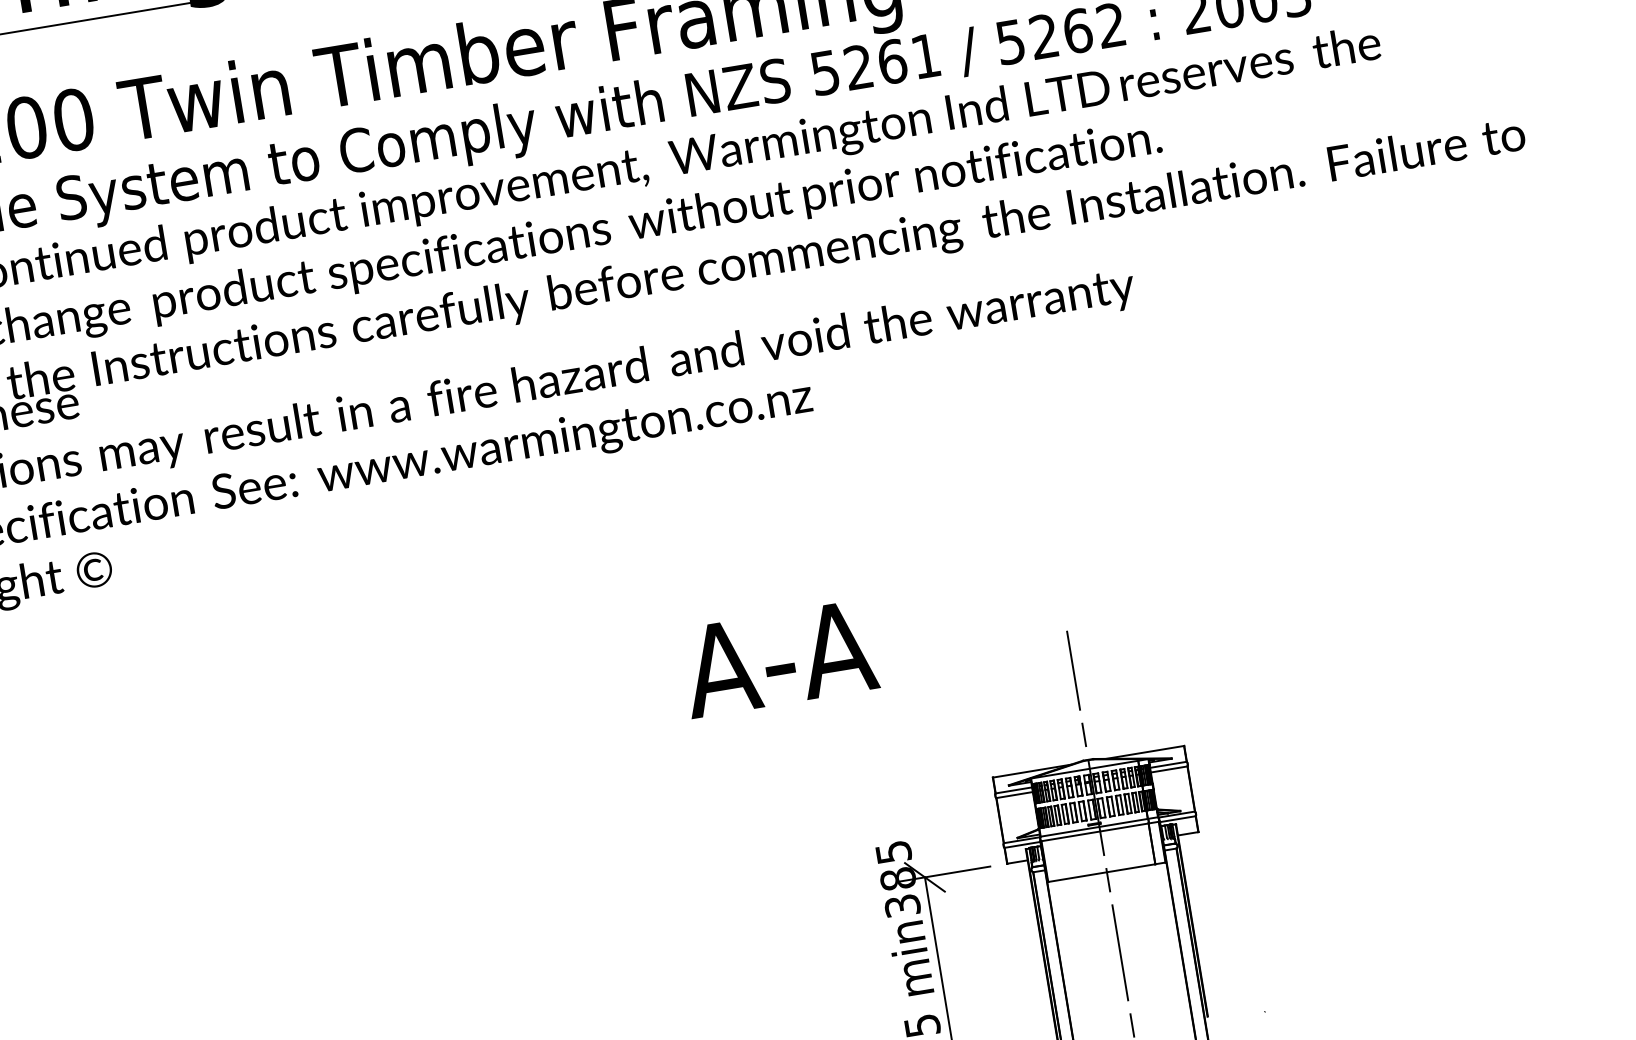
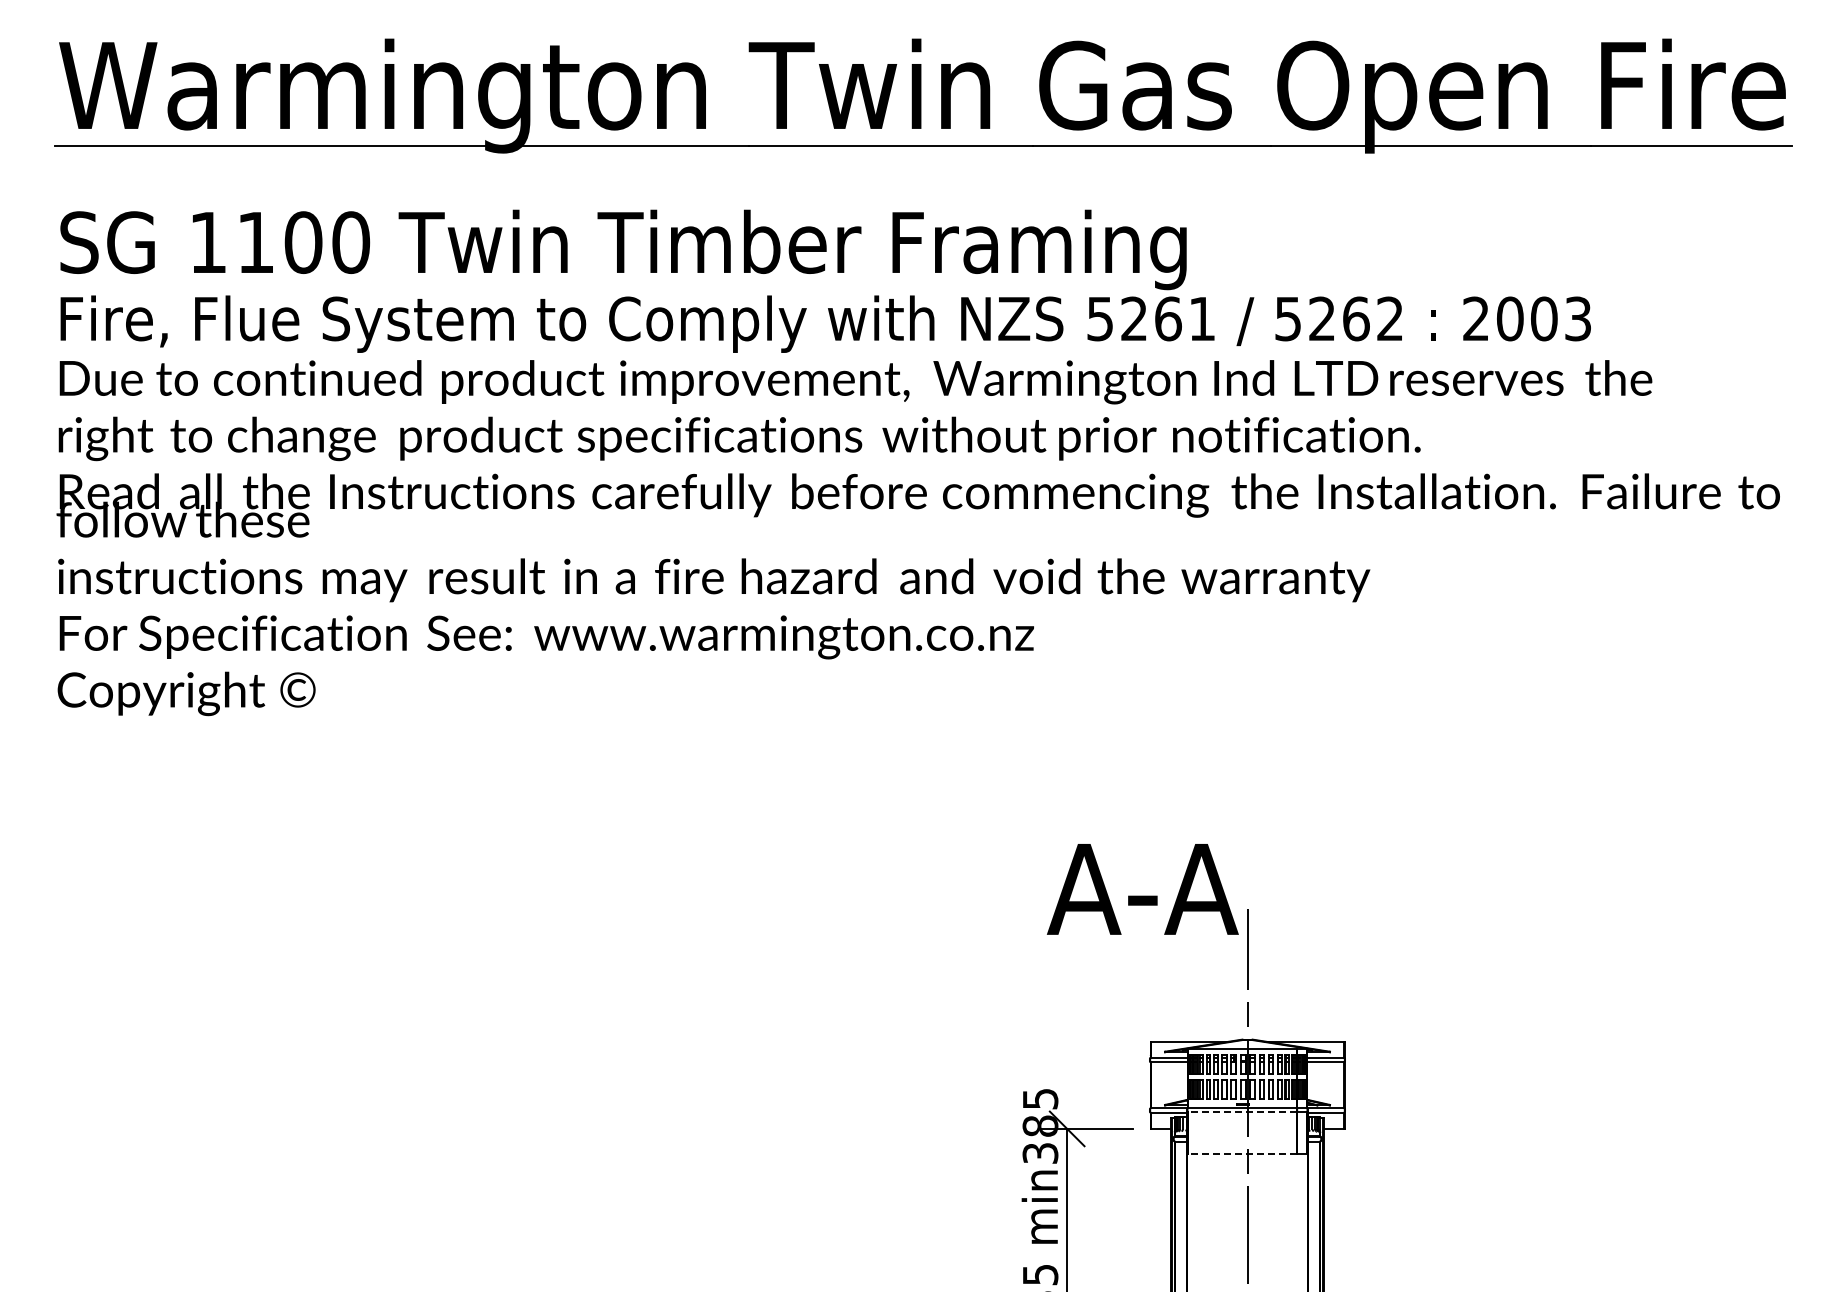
text: (778, 658) -> (1142, 889), moved
line: (1094, 832) -> (1241, 1112), solid -> dashed
line: (1100, 873) -> (1241, 1153), solid -> dashed

